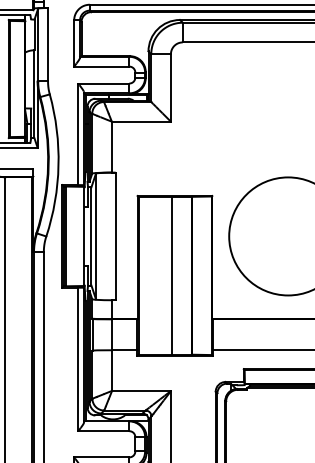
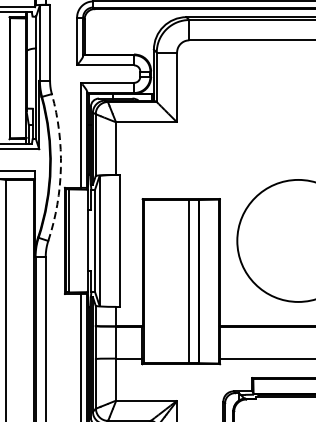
arc: (58, 165) -> (60, 167), solid -> dashed
line: (172, 275) -> (189, 281), moved

